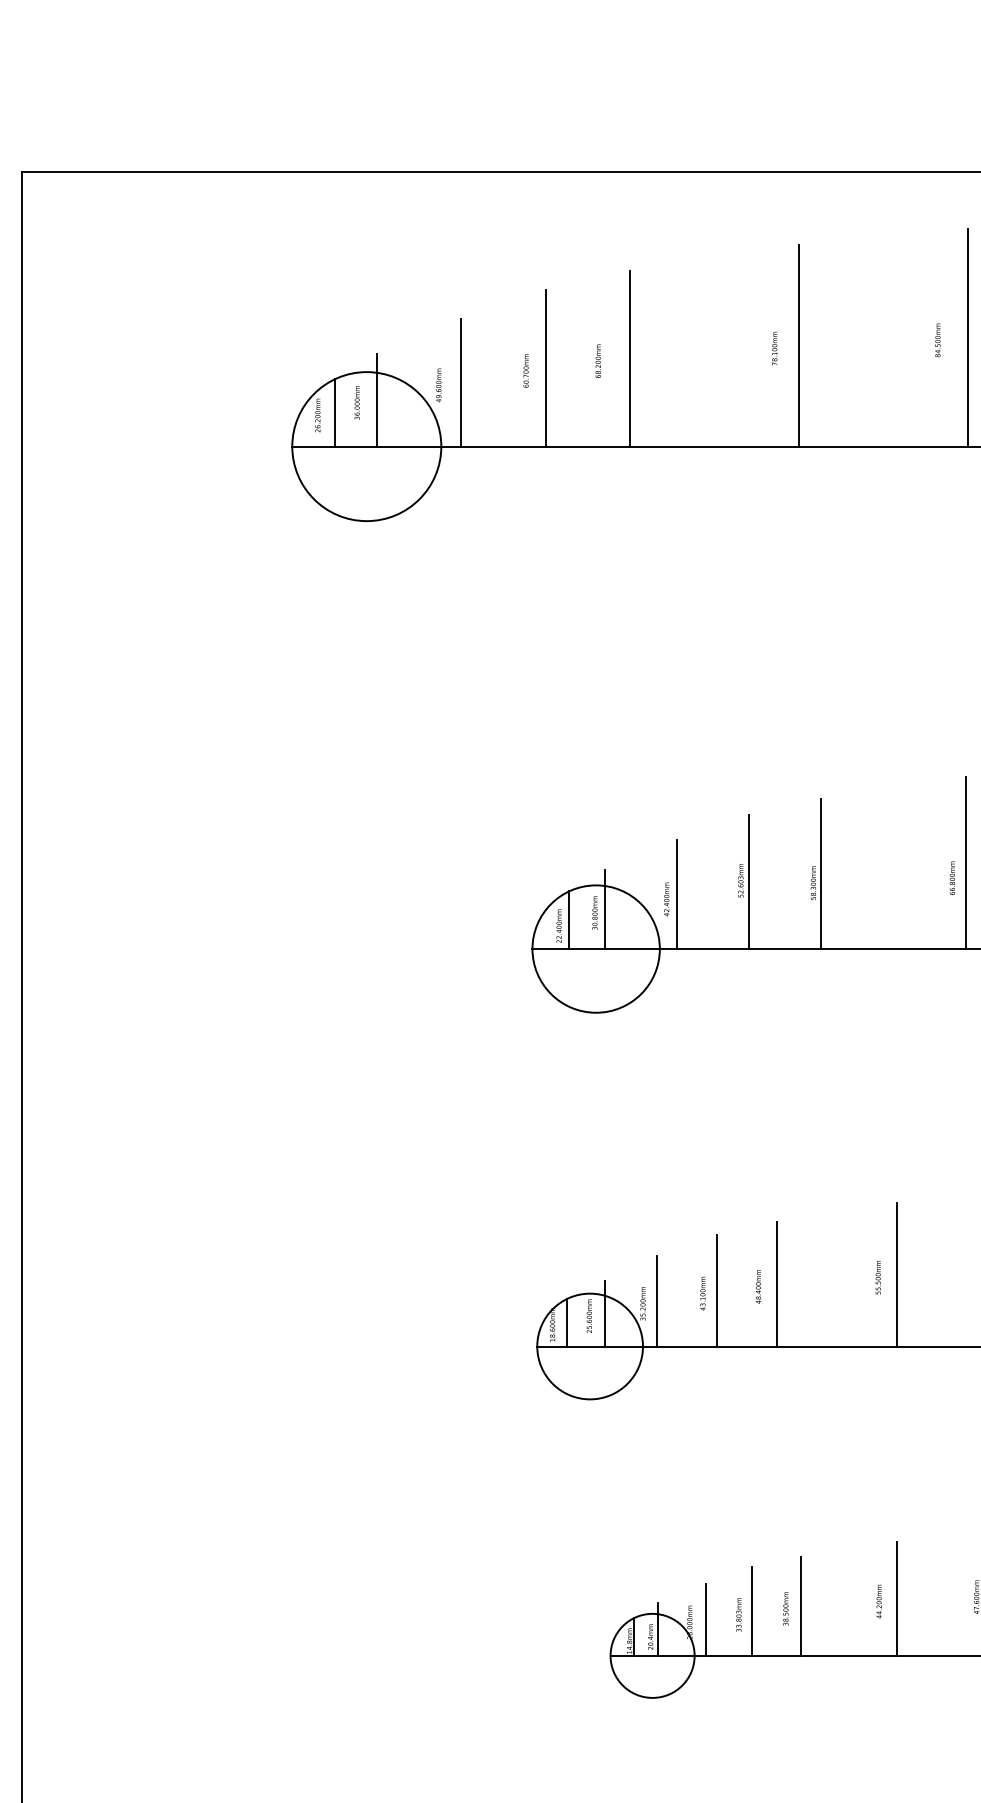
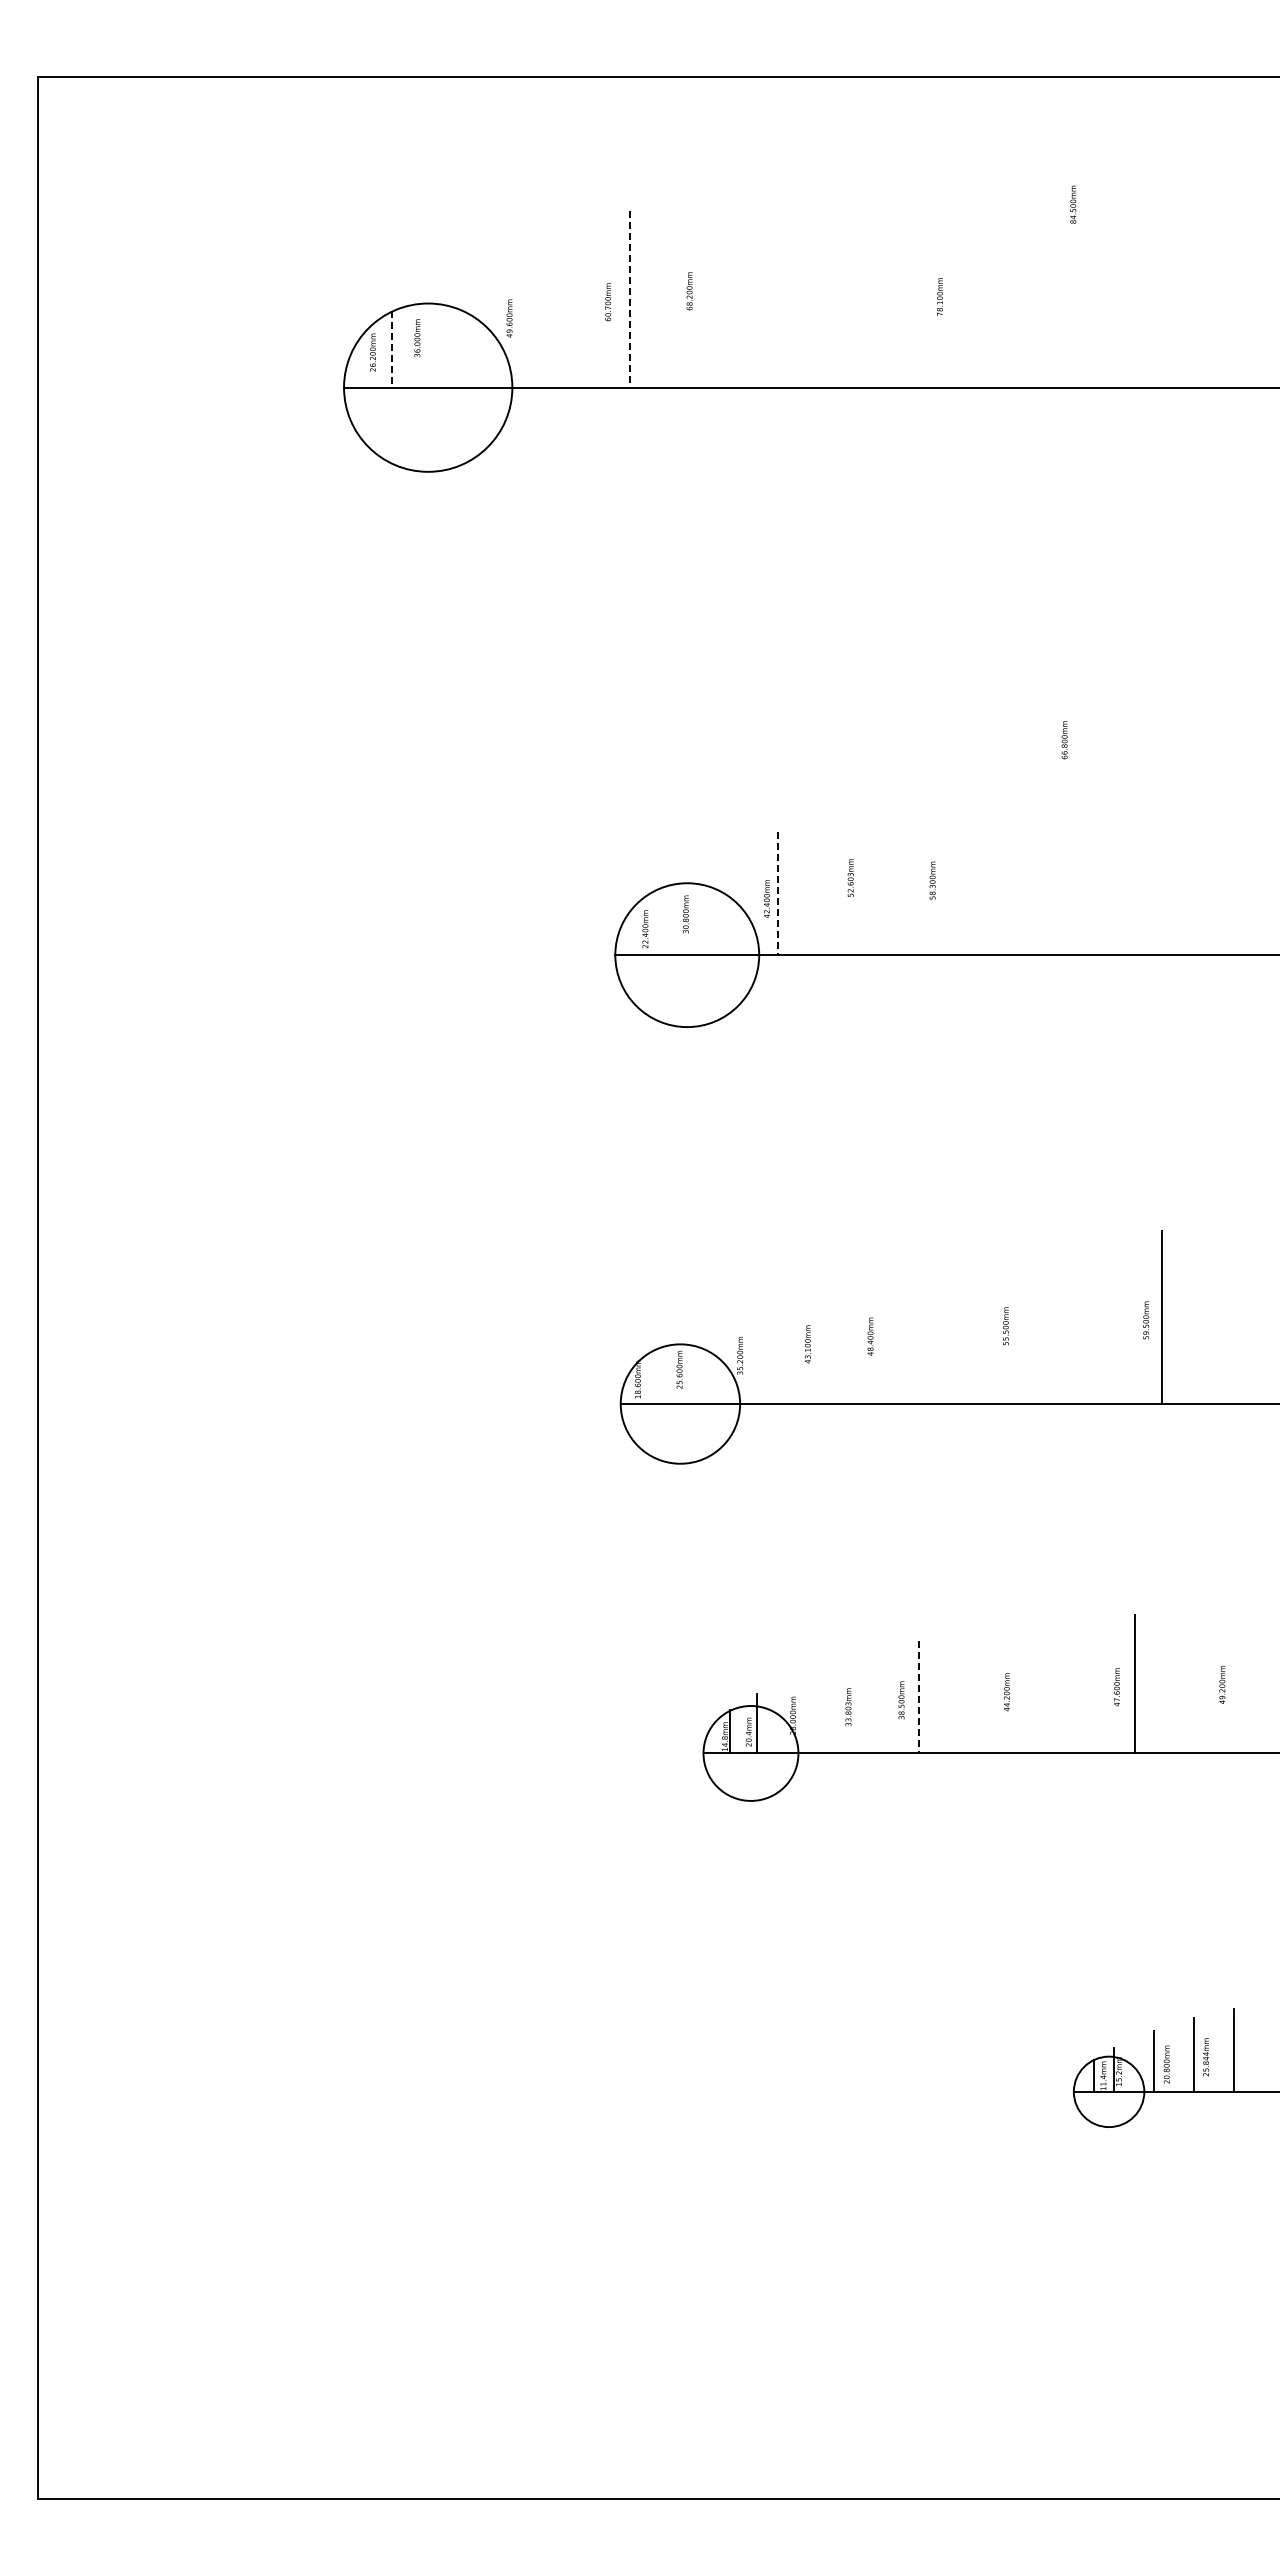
line: (968, 337) -> (1107, 264), removed
text: (938, 340) -> (1073, 204), moved
line: (799, 345) -> (916, 273), removed
text: (774, 348) -> (939, 296), moved
line: (630, 358) -> (725, 288), removed
line: (545, 368) -> (630, 299), solid -> dashed
line: (460, 382) -> (534, 315), removed
line: (376, 399) -> (439, 334), removed
line: (334, 413) -> (391, 350), solid -> dashed
line: (965, 862) -> (1104, 857), removed
line: (821, 874) -> (941, 870), removed
text: (952, 878) -> (1064, 740), moved
line: (748, 882) -> (859, 879), removed
line: (676, 894) -> (778, 893), solid -> dashed
line: (604, 909) -> (696, 910), removed
line: (568, 920) -> (656, 922), removed
line: (896, 1275) -> (1026, 1323), removed
line: (777, 1284) -> (891, 1333), removed
line: (716, 1291) -> (823, 1341), removed
line: (657, 1300) -> (756, 1352), removed
line: (605, 1313) -> (697, 1366), removed
line: (567, 1322) -> (654, 1376), removed
line: (896, 1598) -> (1026, 1688), removed
line: (801, 1606) -> (919, 1697), solid -> dashed
line: (752, 1611) -> (863, 1703), removed
line: (706, 1619) -> (811, 1712), removed

